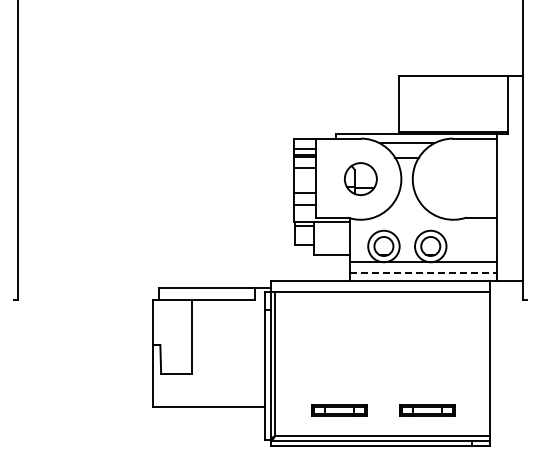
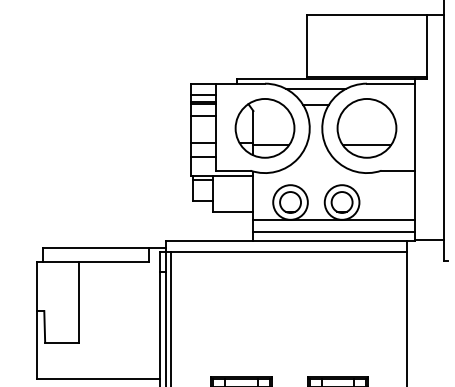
part: (360, 178) -> (264, 127), size x1.67
part: (452, 178) -> (366, 127), added
line: (423, 273) -> (334, 232), dashed -> solid

